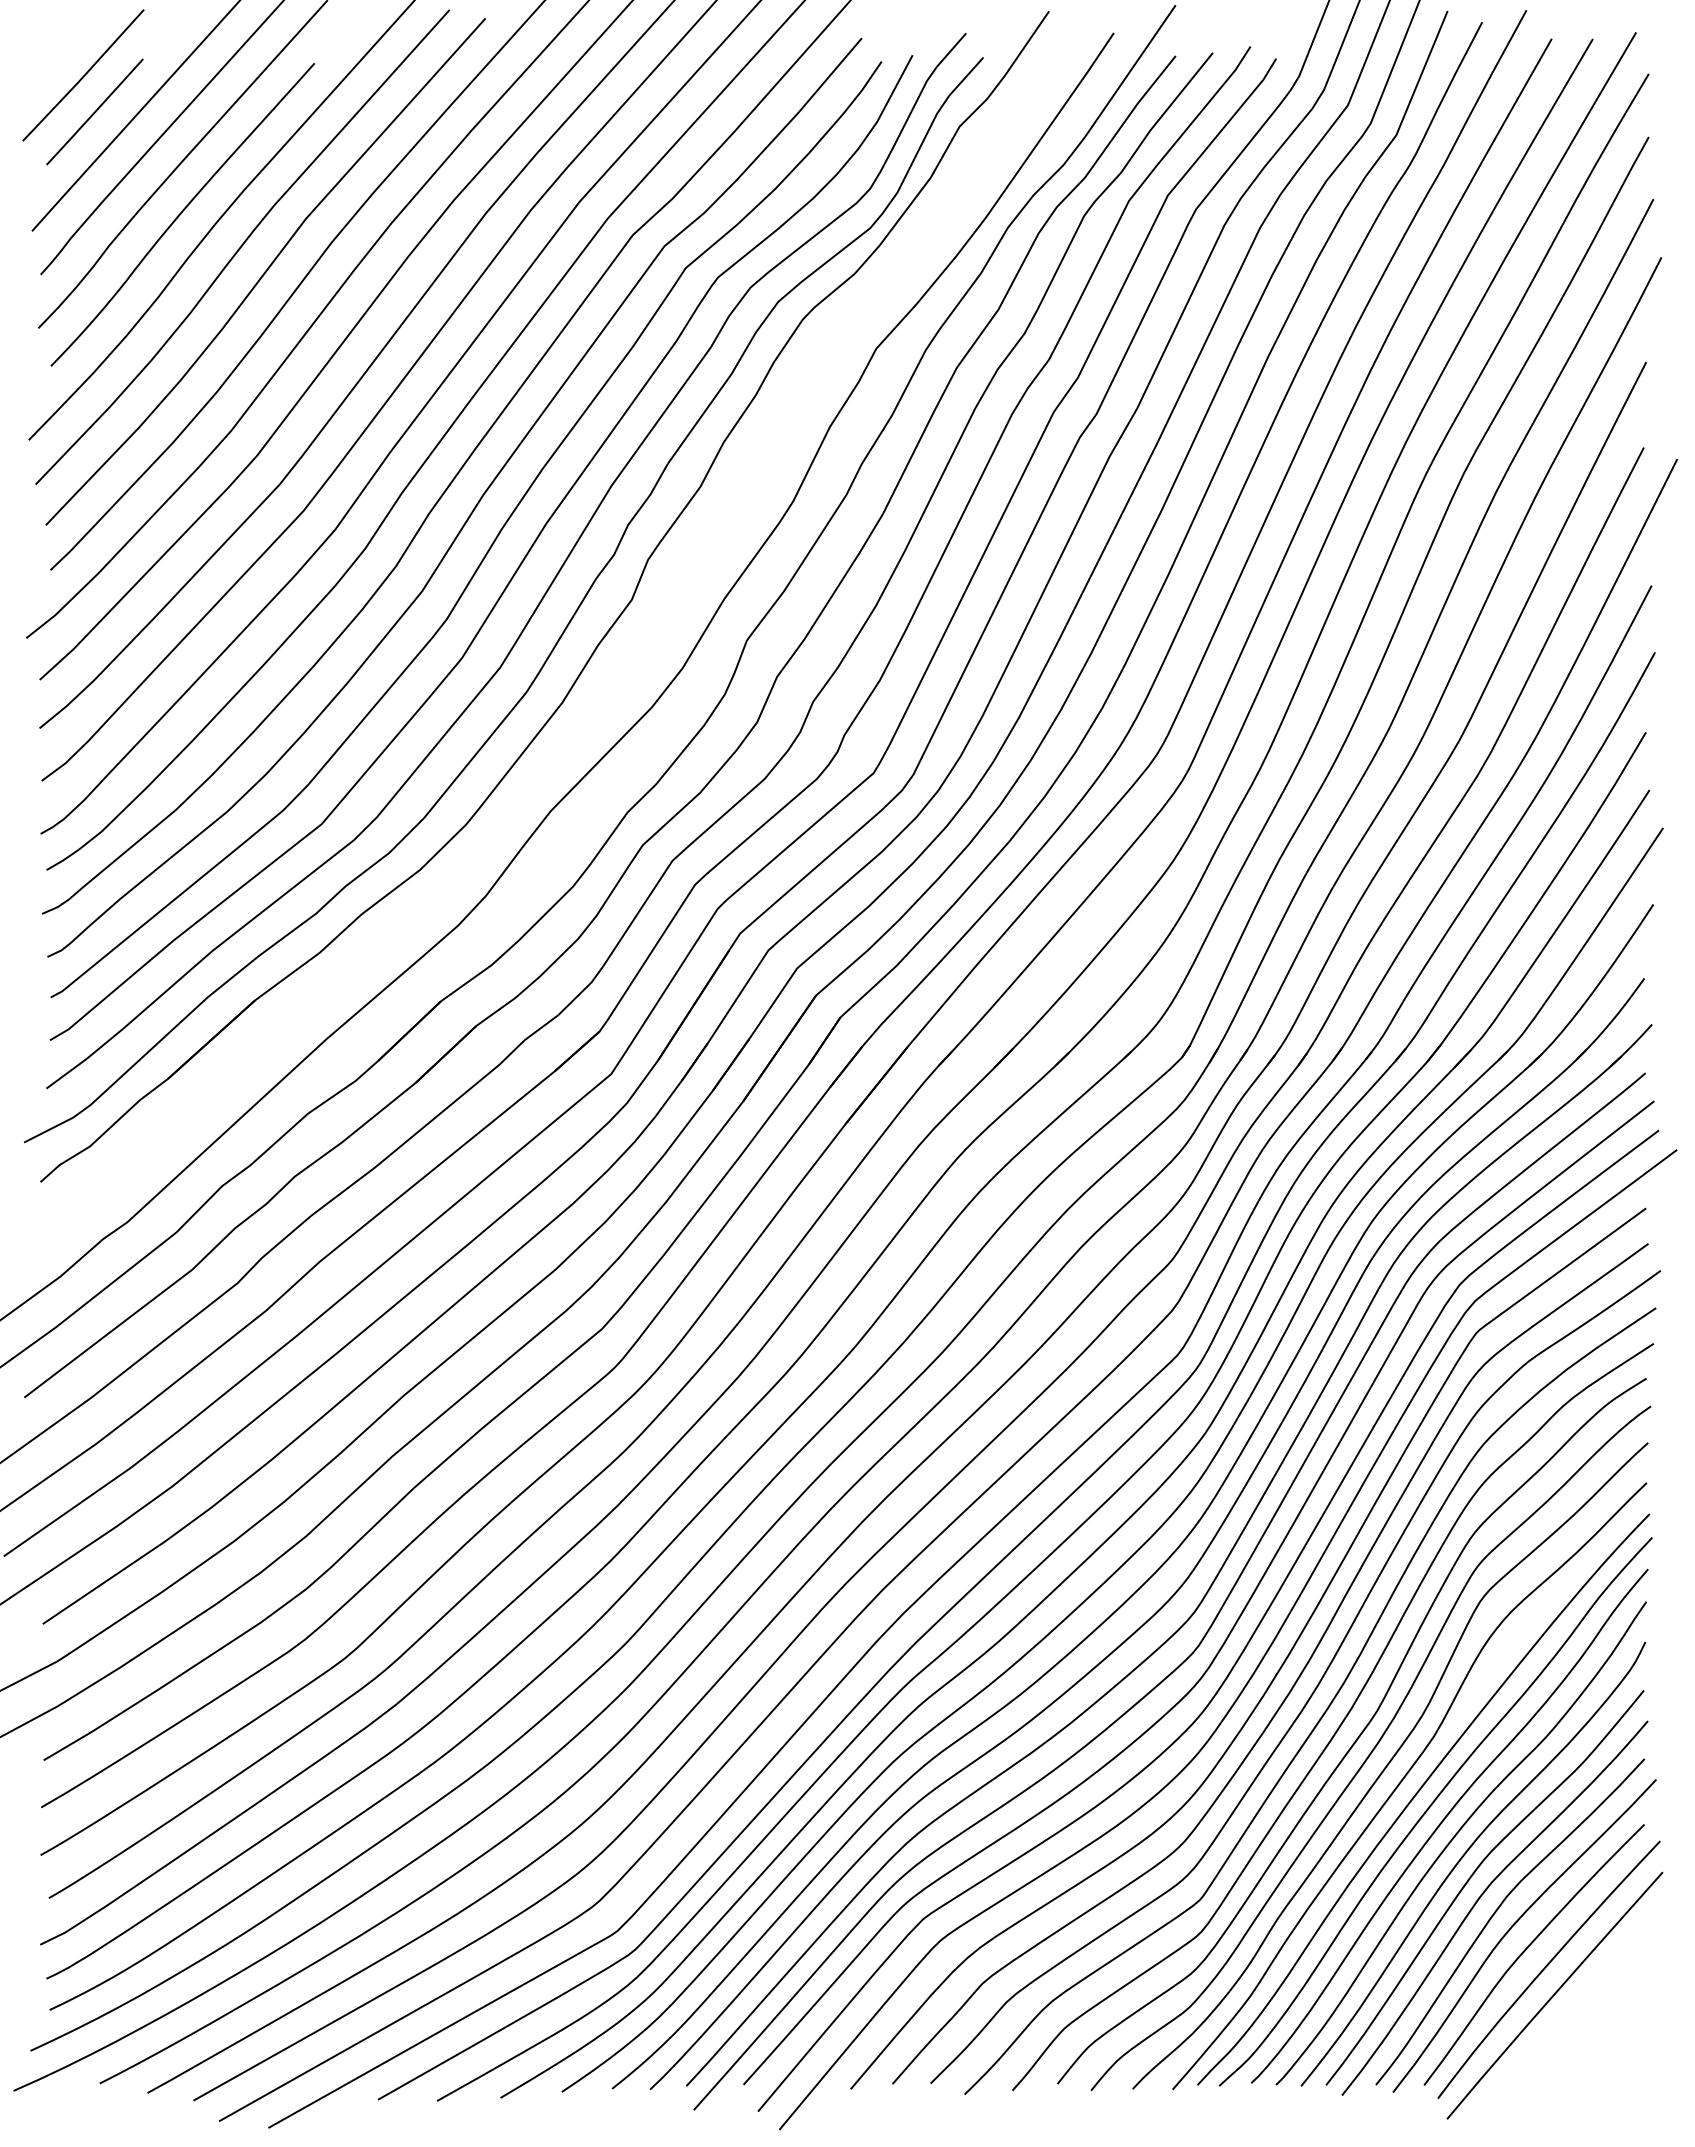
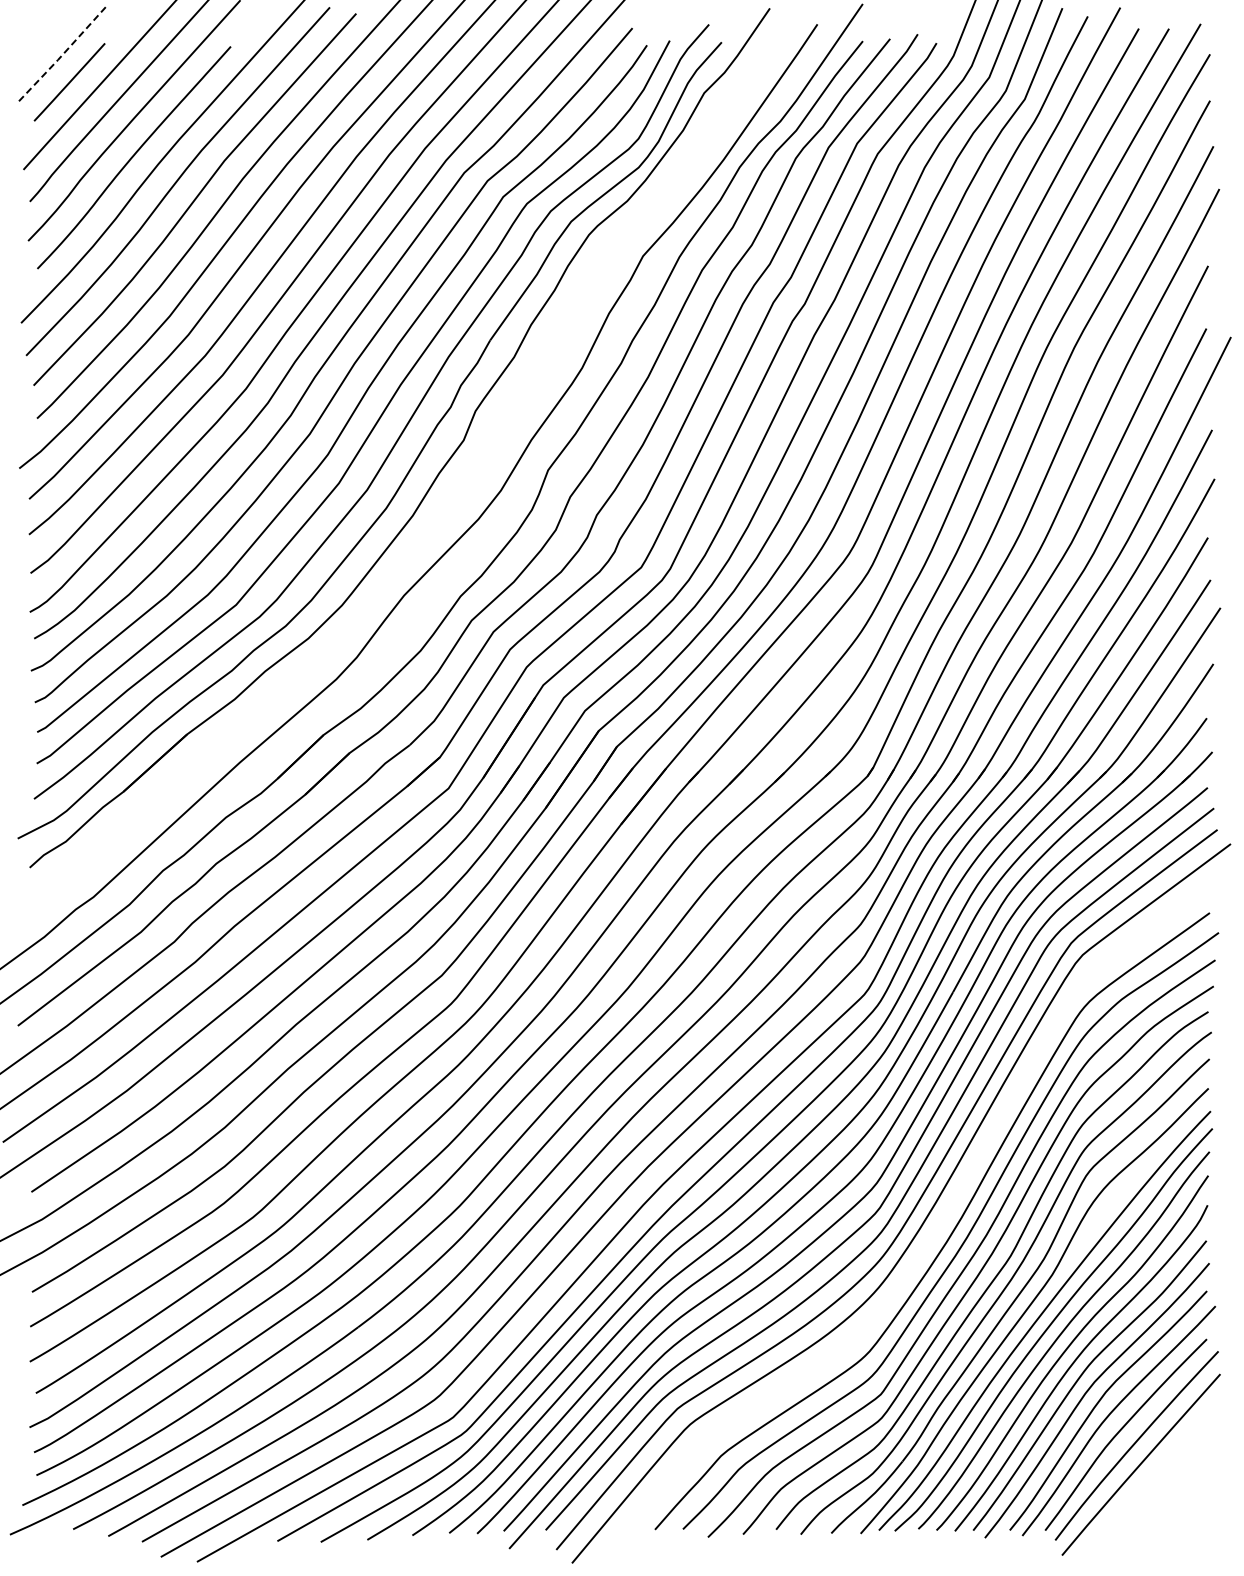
line: (83, 76) -> (61, 56), solid -> dashed
curve: (1278, 1668) -> (938, 1224), removed

